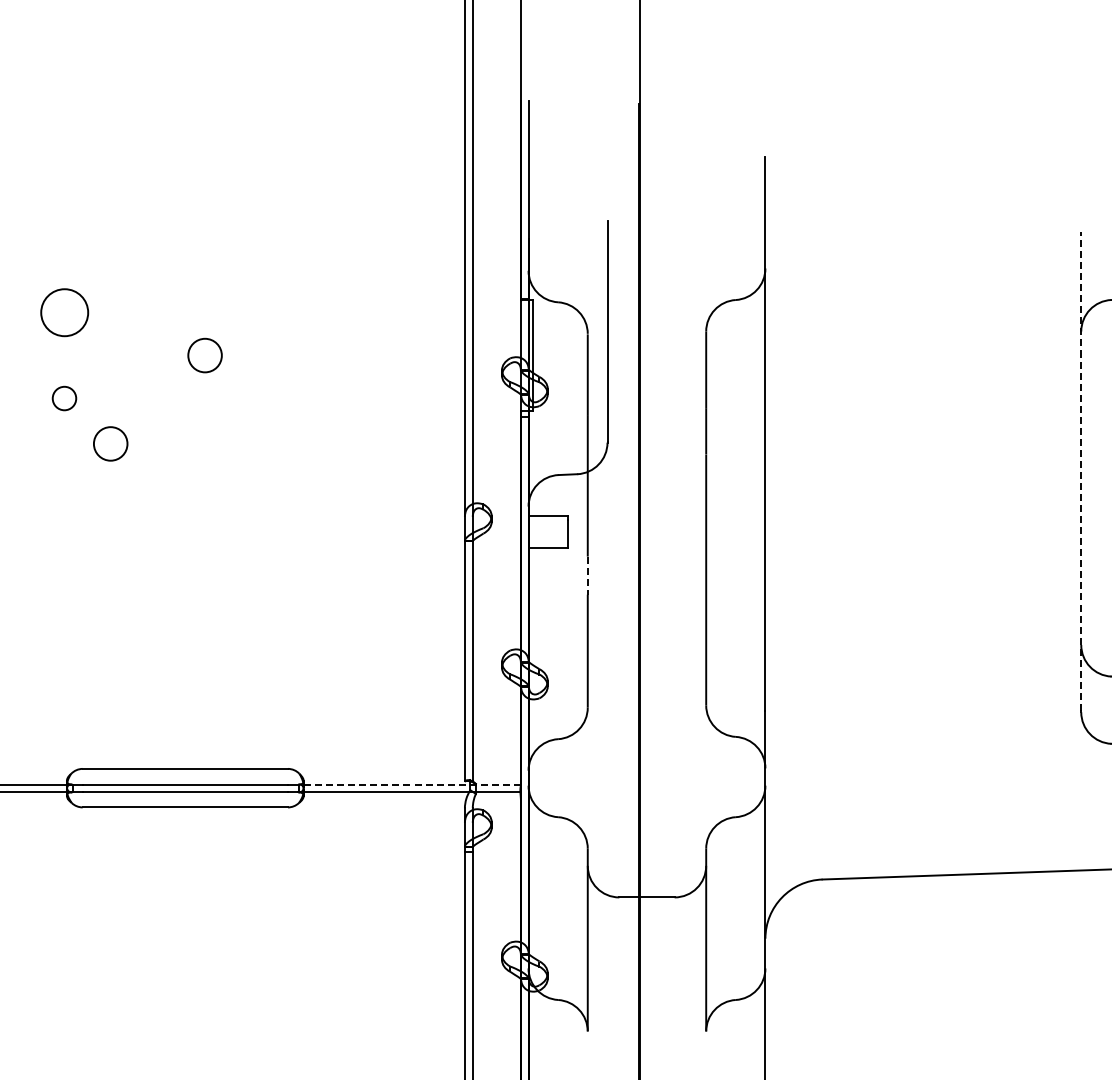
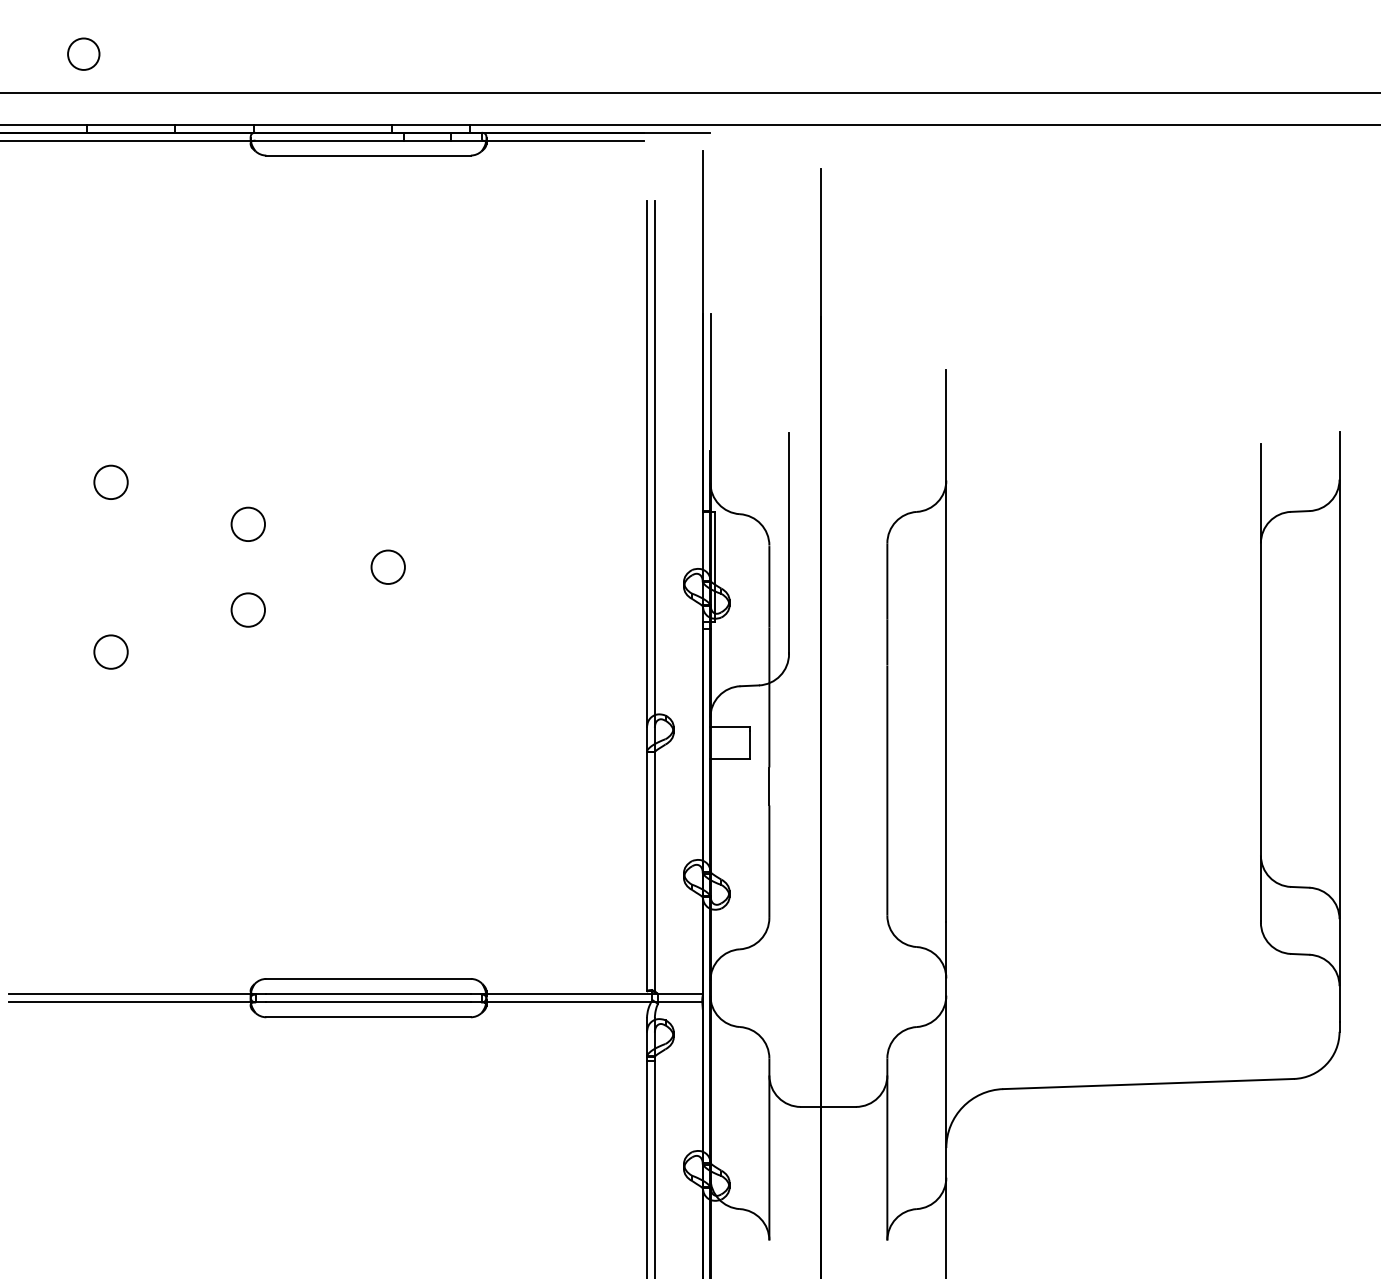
circle: (63, 311) -> (247, 523), size x0.71
circle: (63, 397) -> (247, 609), size x1.43
circle: (109, 443) -> (293, 654), removed
line: (1080, 471) -> (1260, 682), dashed -> solid
line: (587, 575) -> (769, 786), dashed -> solid
line: (409, 784) -> (591, 994), dashed -> solid

